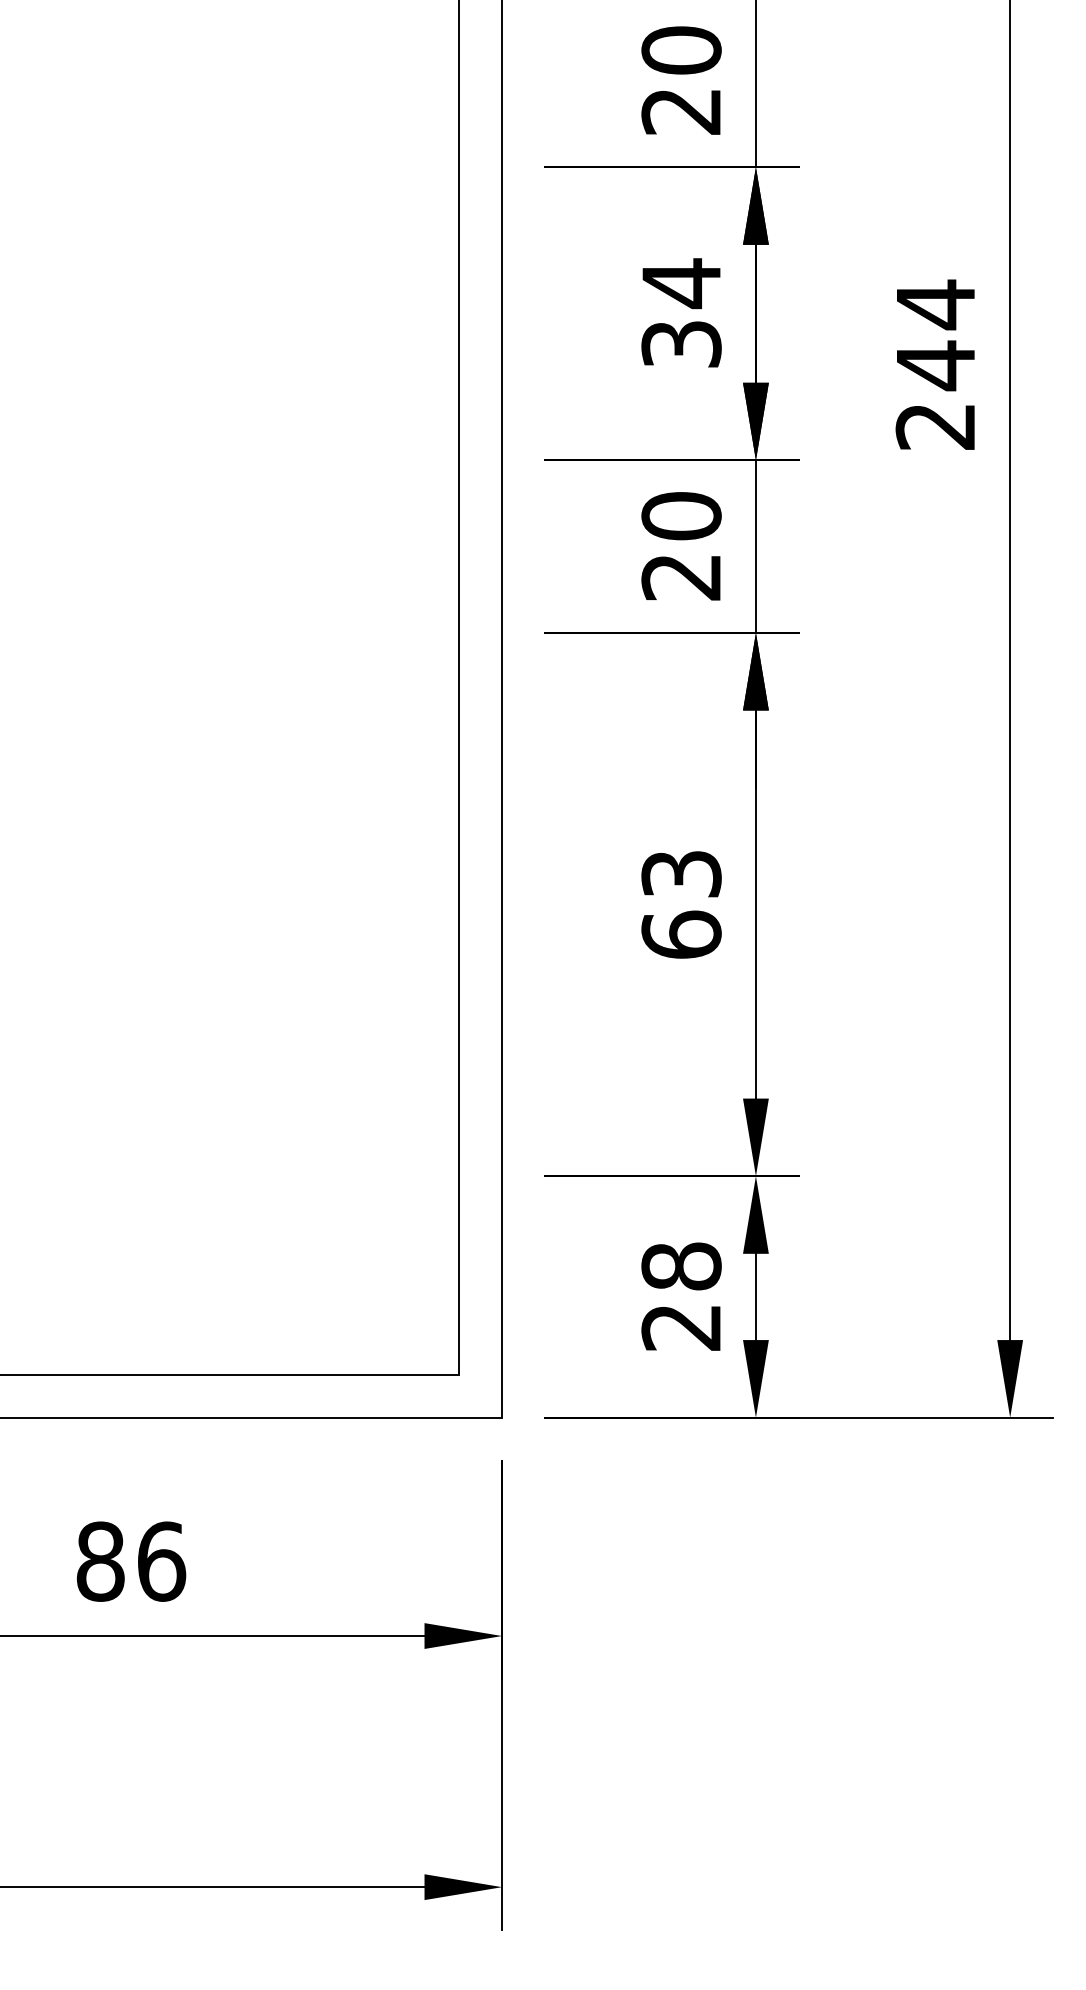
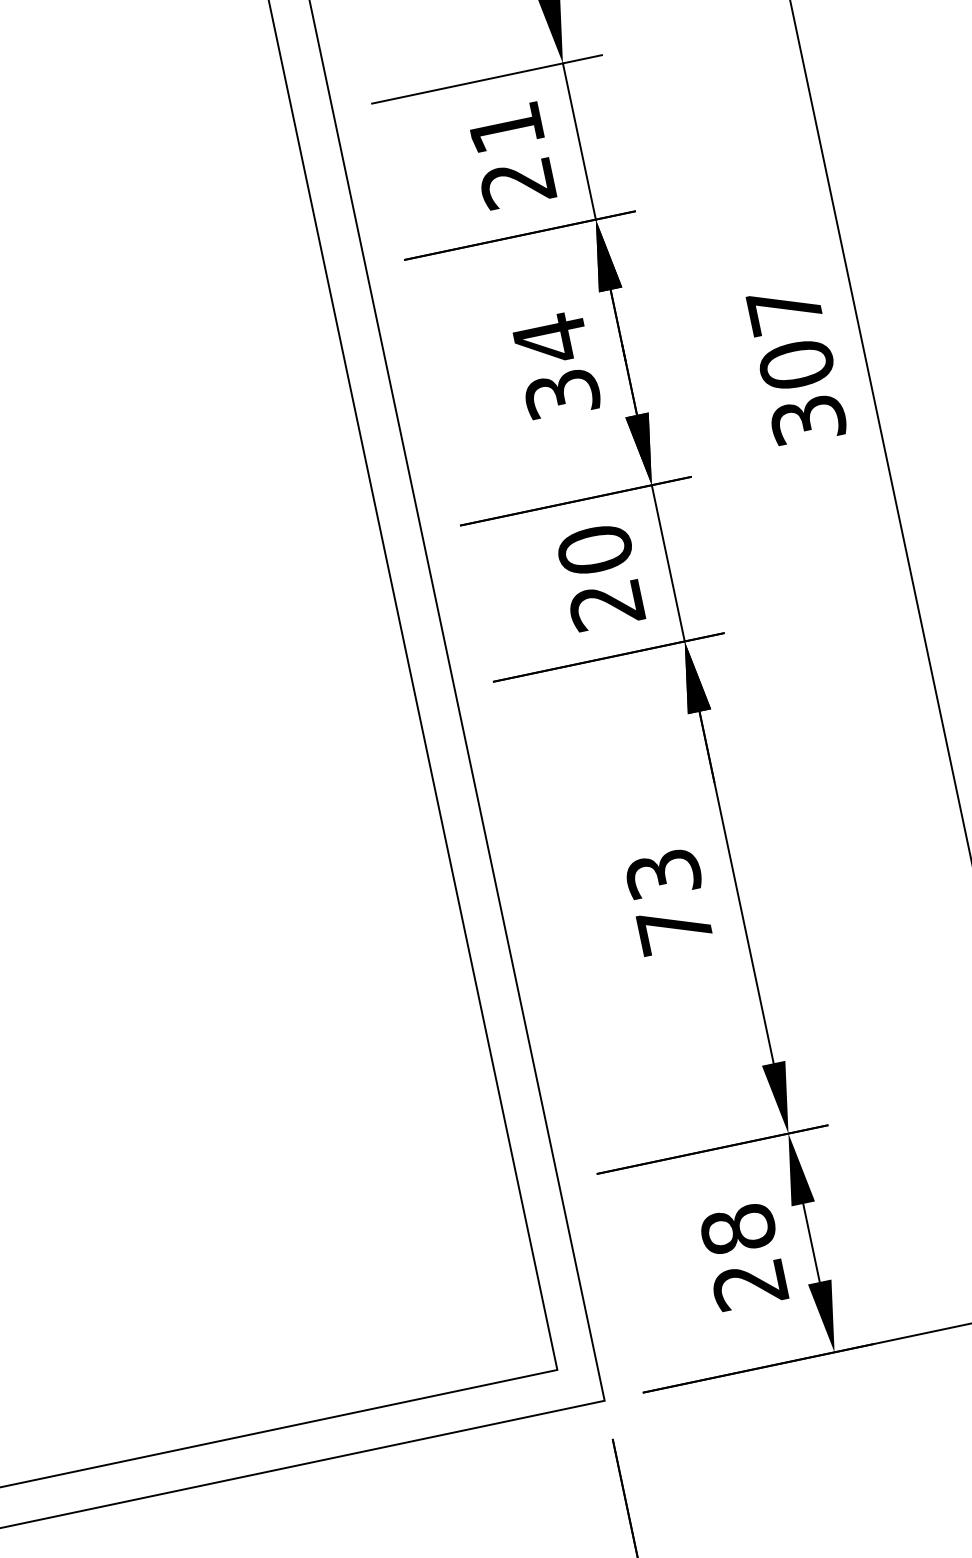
text: (681, 50) -> (506, 128), 20 -> 21
text: (935, 364) -> (796, 364), 244 -> 307
text: (681, 934) -> (674, 928), 63 -> 73

